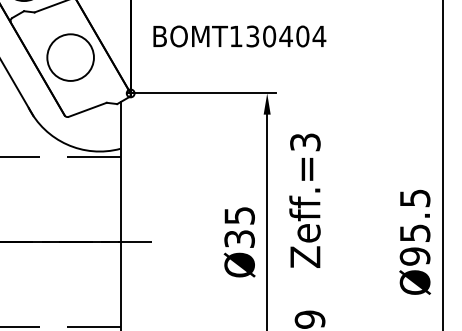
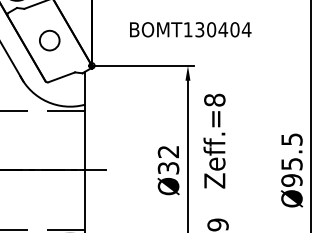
text: (239, 36) -> (190, 29), moved
circle: (70, 57) -> (49, 40), size x0.6
text: (304, 141) -> (214, 99), Zeff.=3 -> Zeff.=8
text: (239, 216) -> (168, 152), Ø35 -> Ø32

